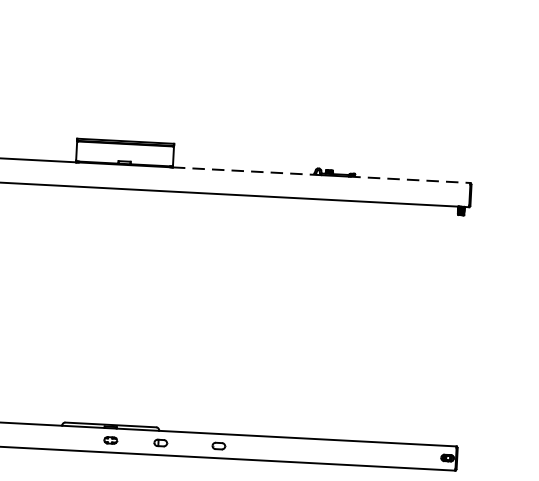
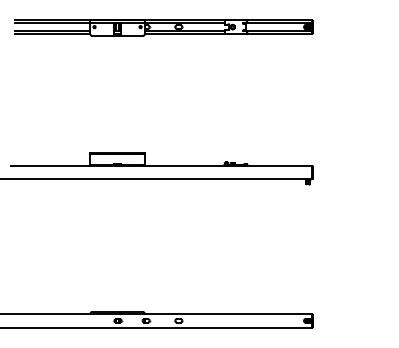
line: (248, 170) -> (187, 165), dashed -> solid
line: (410, 179) -> (278, 165), dashed -> solid

